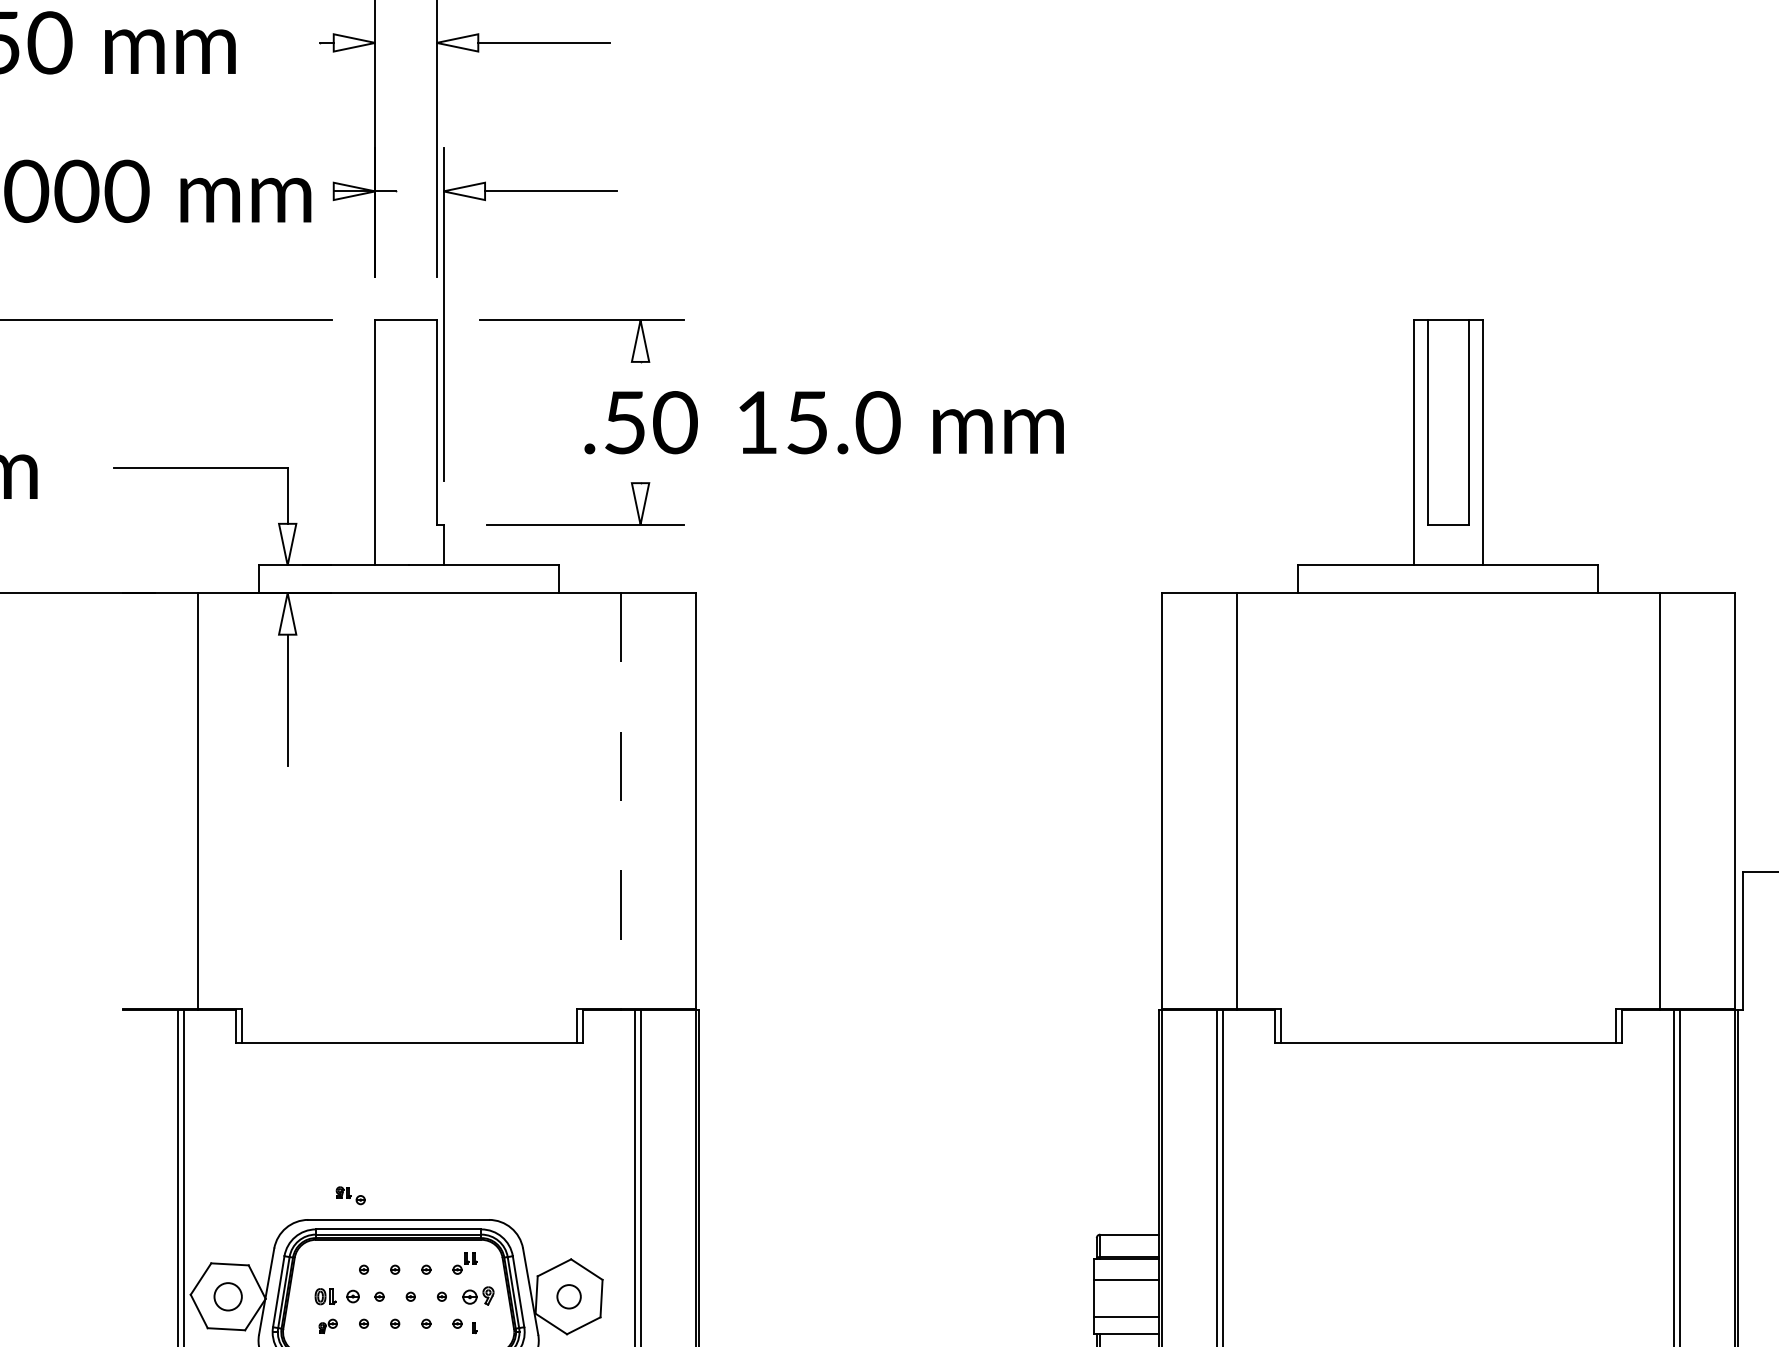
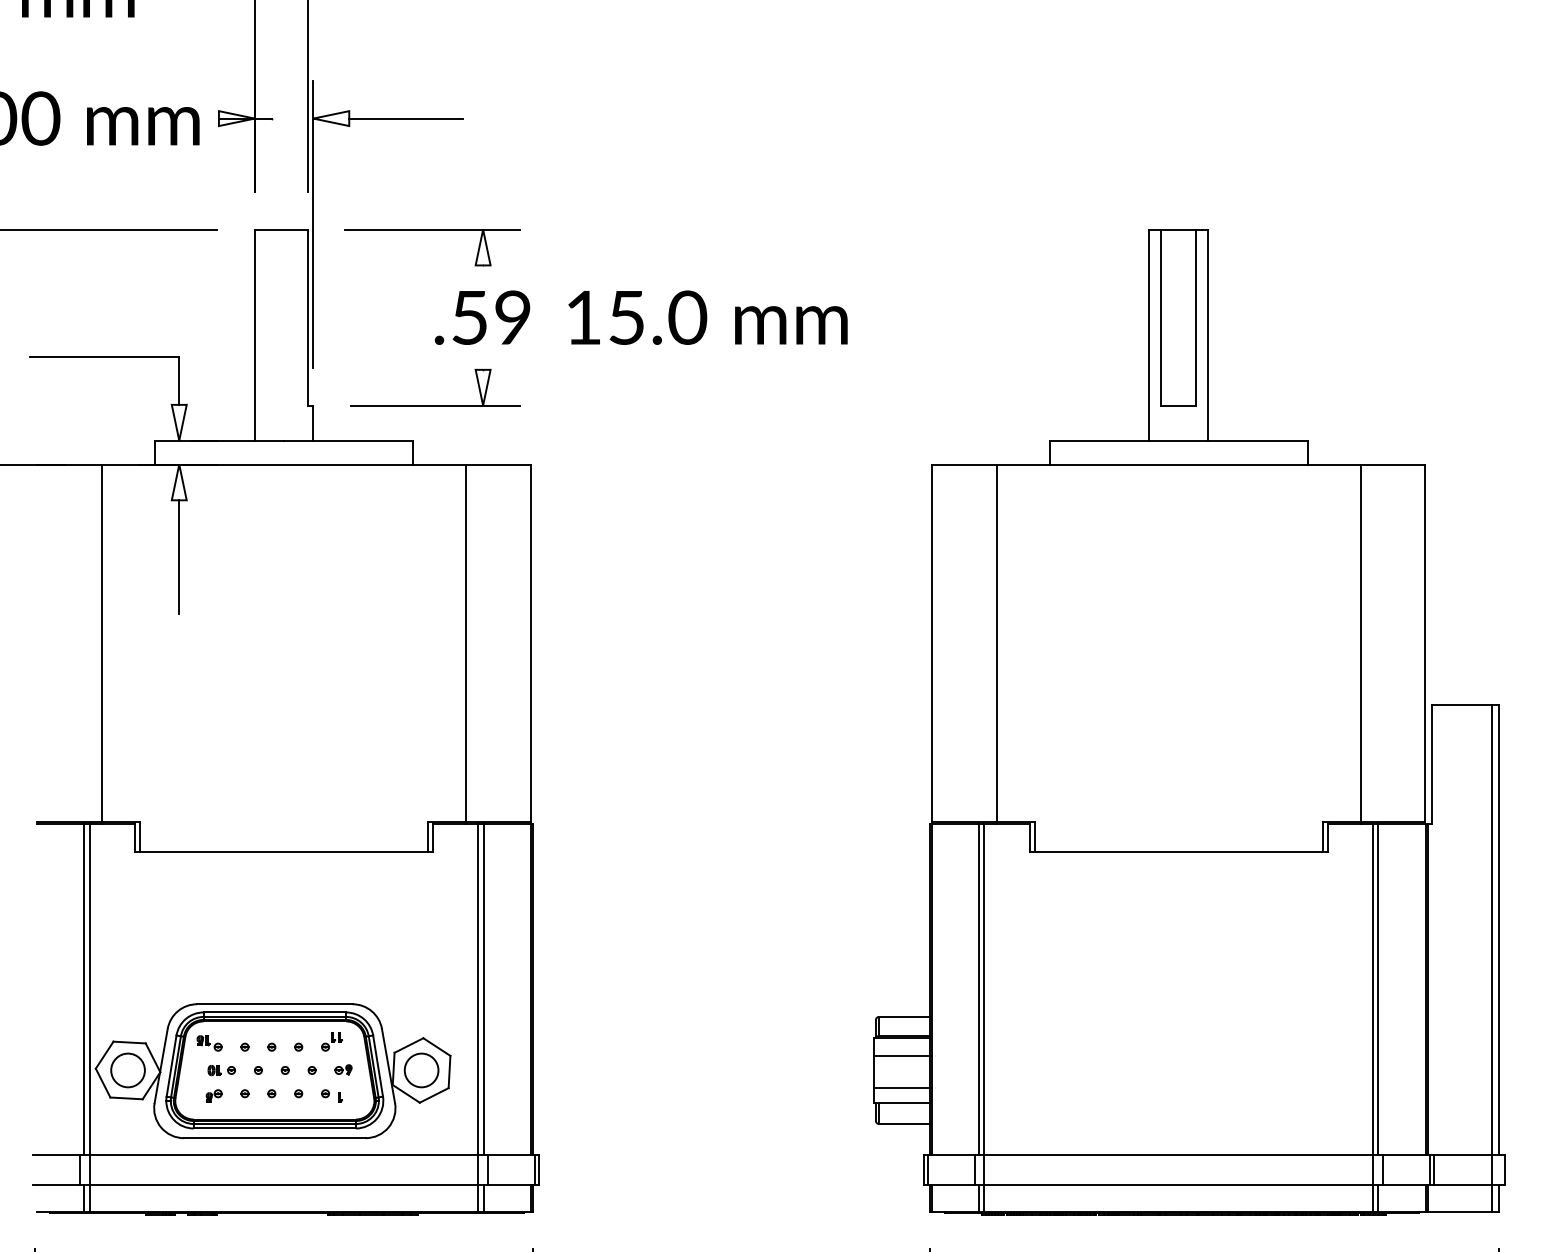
text: (674, 422) -> (512, 317), .50 -> .59
line: (621, 800) -> (466, 643), dashed -> solid
part: (350, 1195) -> (209, 1043), moved
part: (478, 1295) -> (343, 1069), size x0.62
circle: (227, 1296) -> (127, 1070), size x1.43
part: (336, 1296) -> (221, 1070), size x0.71
circle: (568, 1296) -> (421, 1070), size x1.67

